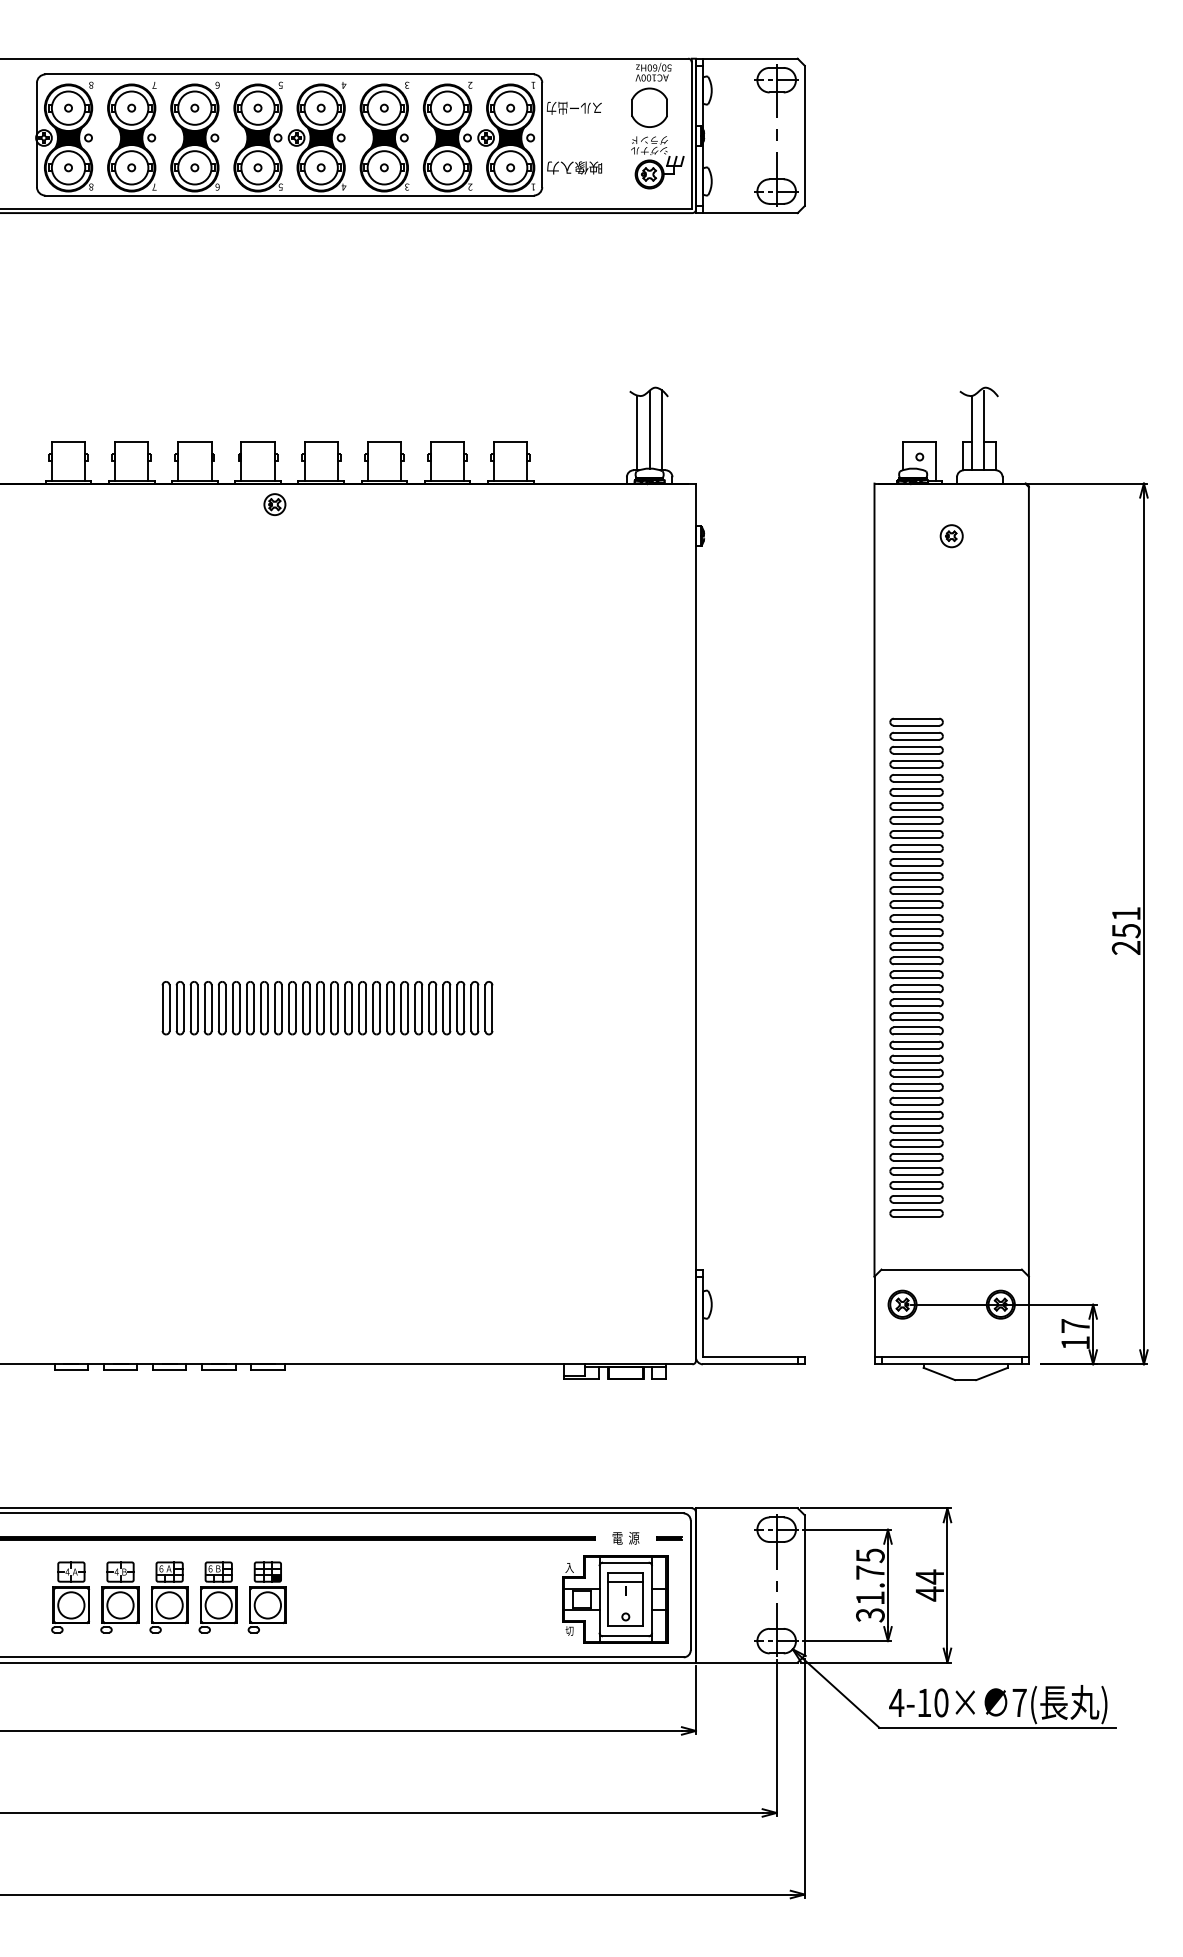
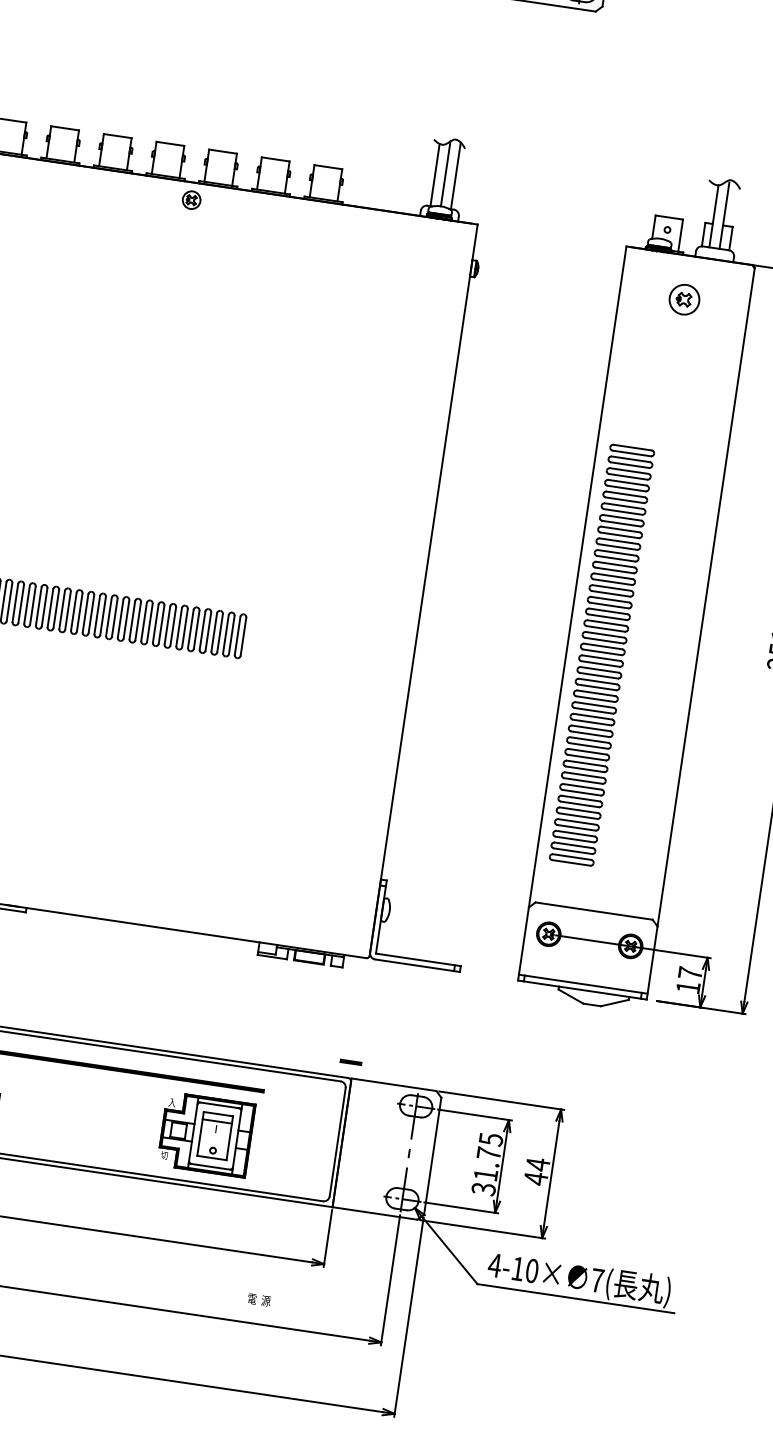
part: (274, 504) -> (191, 200), moved
part: (951, 536) -> (684, 300), size x1.6
text: (625, 1538) -> (258, 1300), moved
line: (669, 1538) -> (350, 1062), moved
part: (615, 1599) -> (206, 1134), moved

